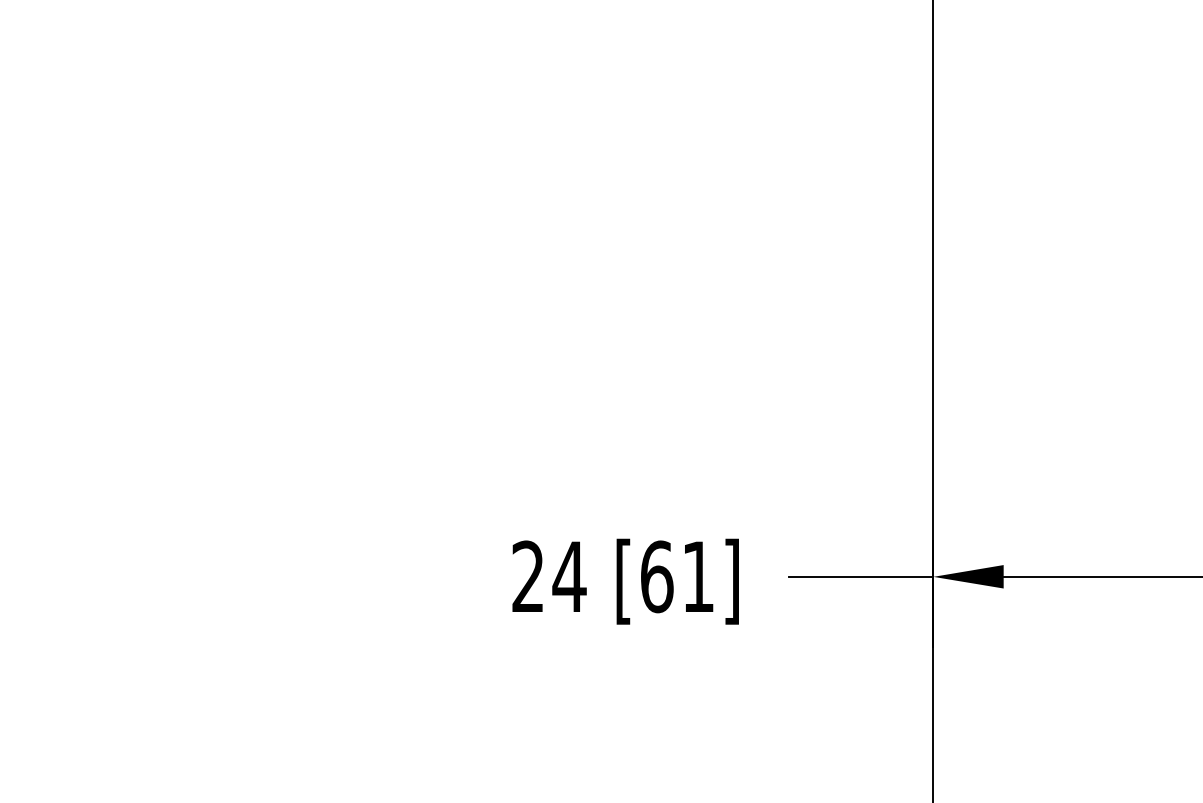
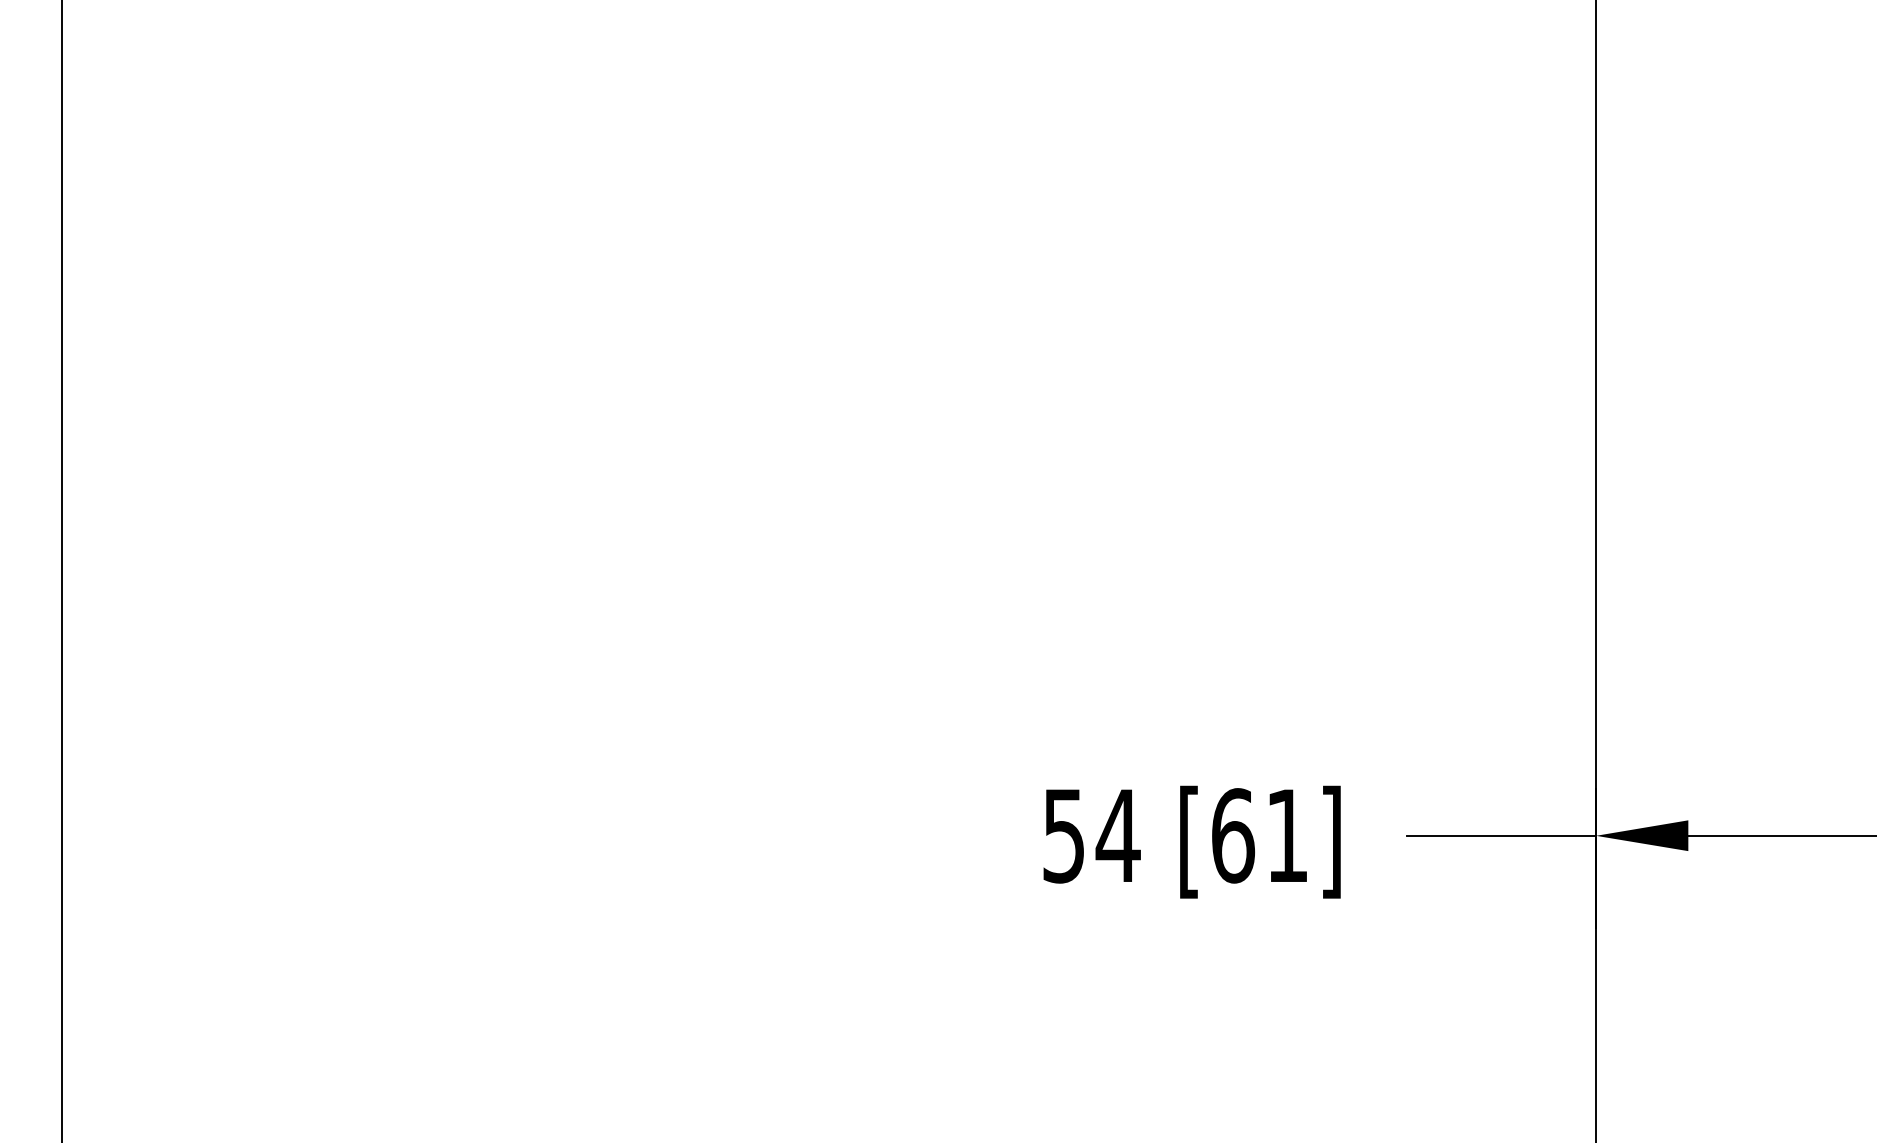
text: (527, 576) -> (1063, 835), 24 -> 54

